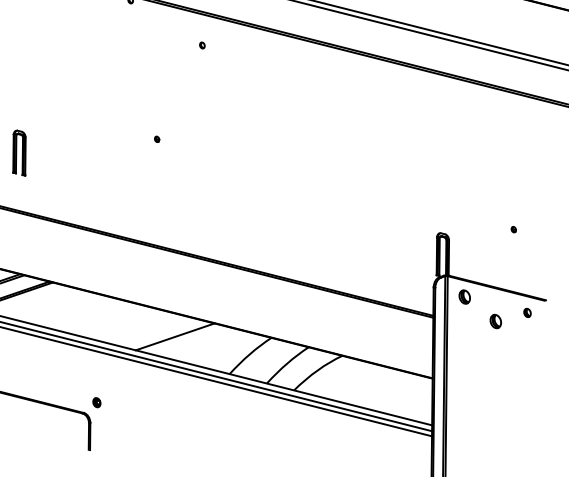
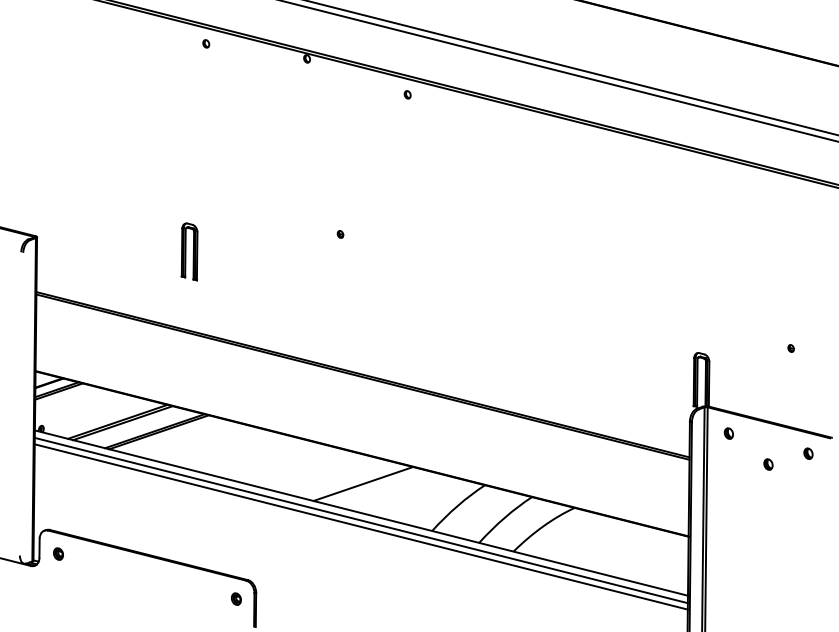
part: (202, 45) -> (407, 94), moved
part: (19, 152) -> (189, 251), moved
part: (464, 296) -> (728, 433), size x0.62
part: (495, 321) -> (768, 464), size x0.62
part: (96, 402) -> (236, 598), moved

